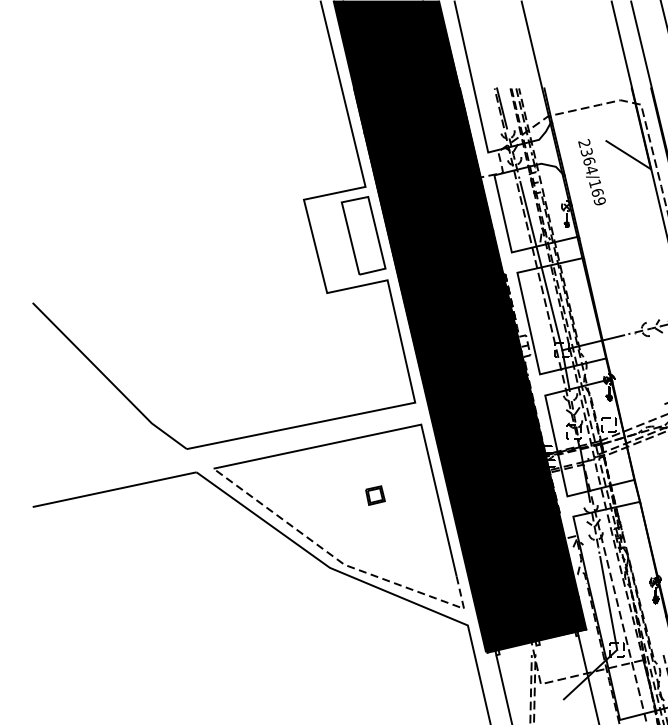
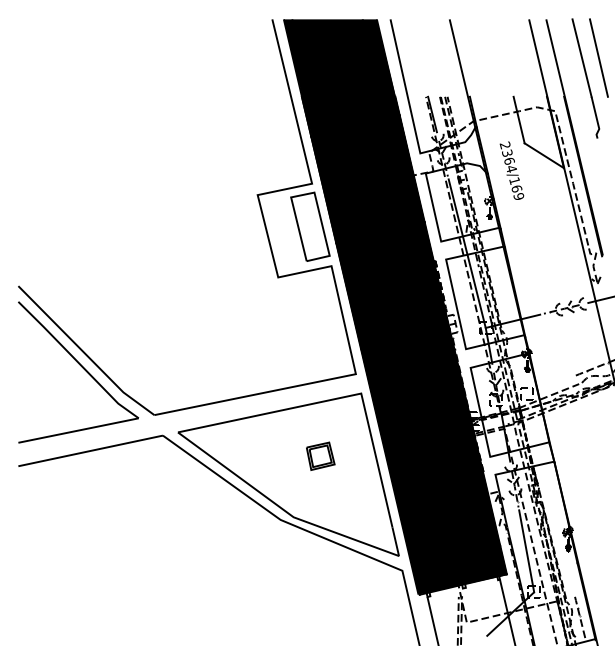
line: (599, 114) -> (518, 119), added
part: (100, 400) -> (78, 372), added
part: (375, 494) -> (320, 455), size x1.67
line: (344, 565) -> (293, 517), dashed -> solid

